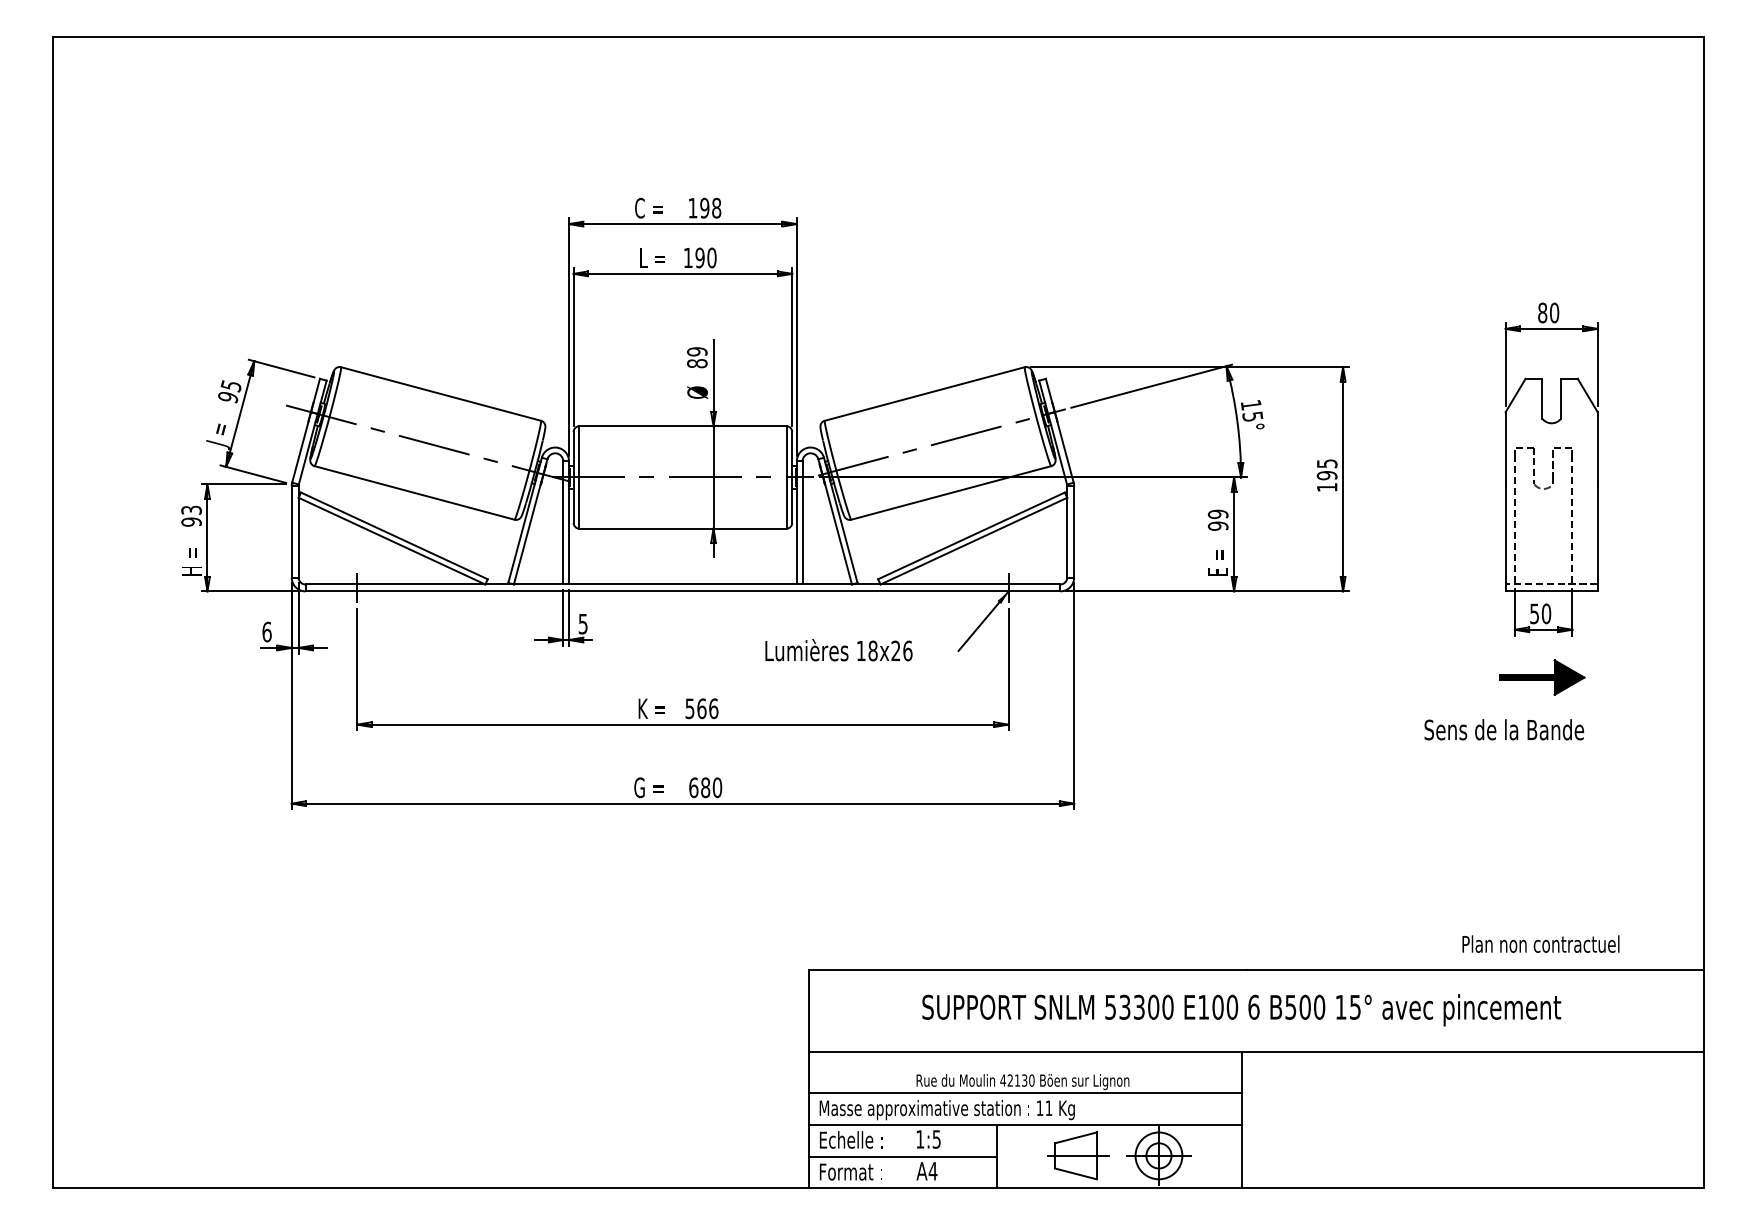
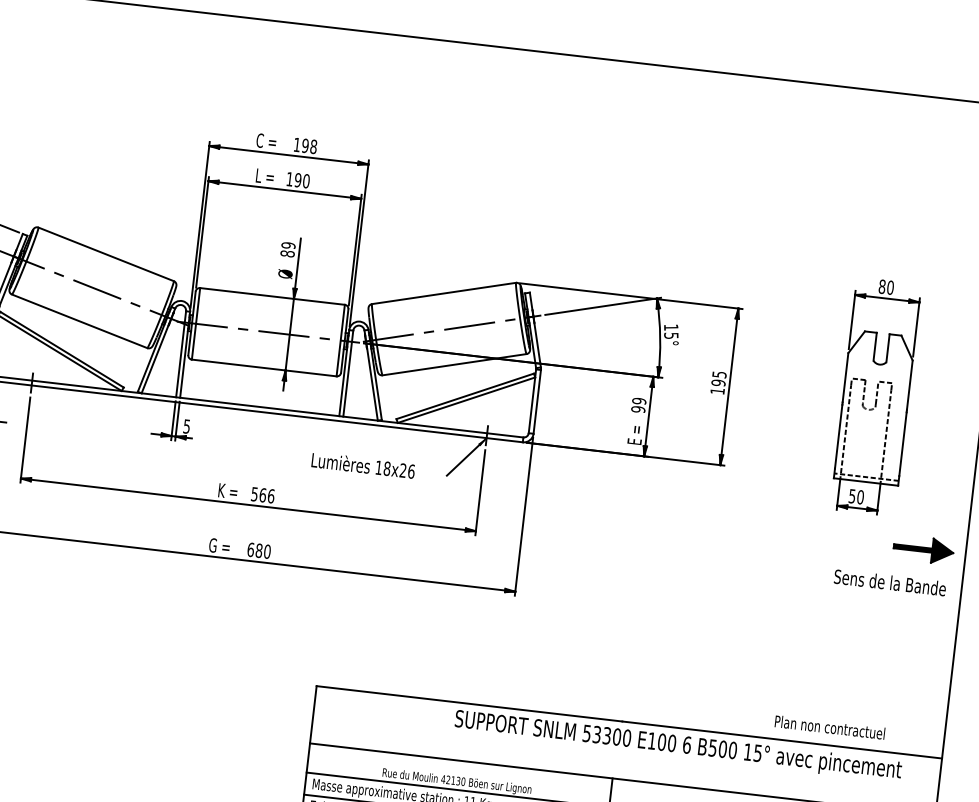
part: (1542, 677) -> (923, 549), moved
text: (1504, 729) -> (890, 582), moved
text: (1241, 1010) -> (678, 746), moved

